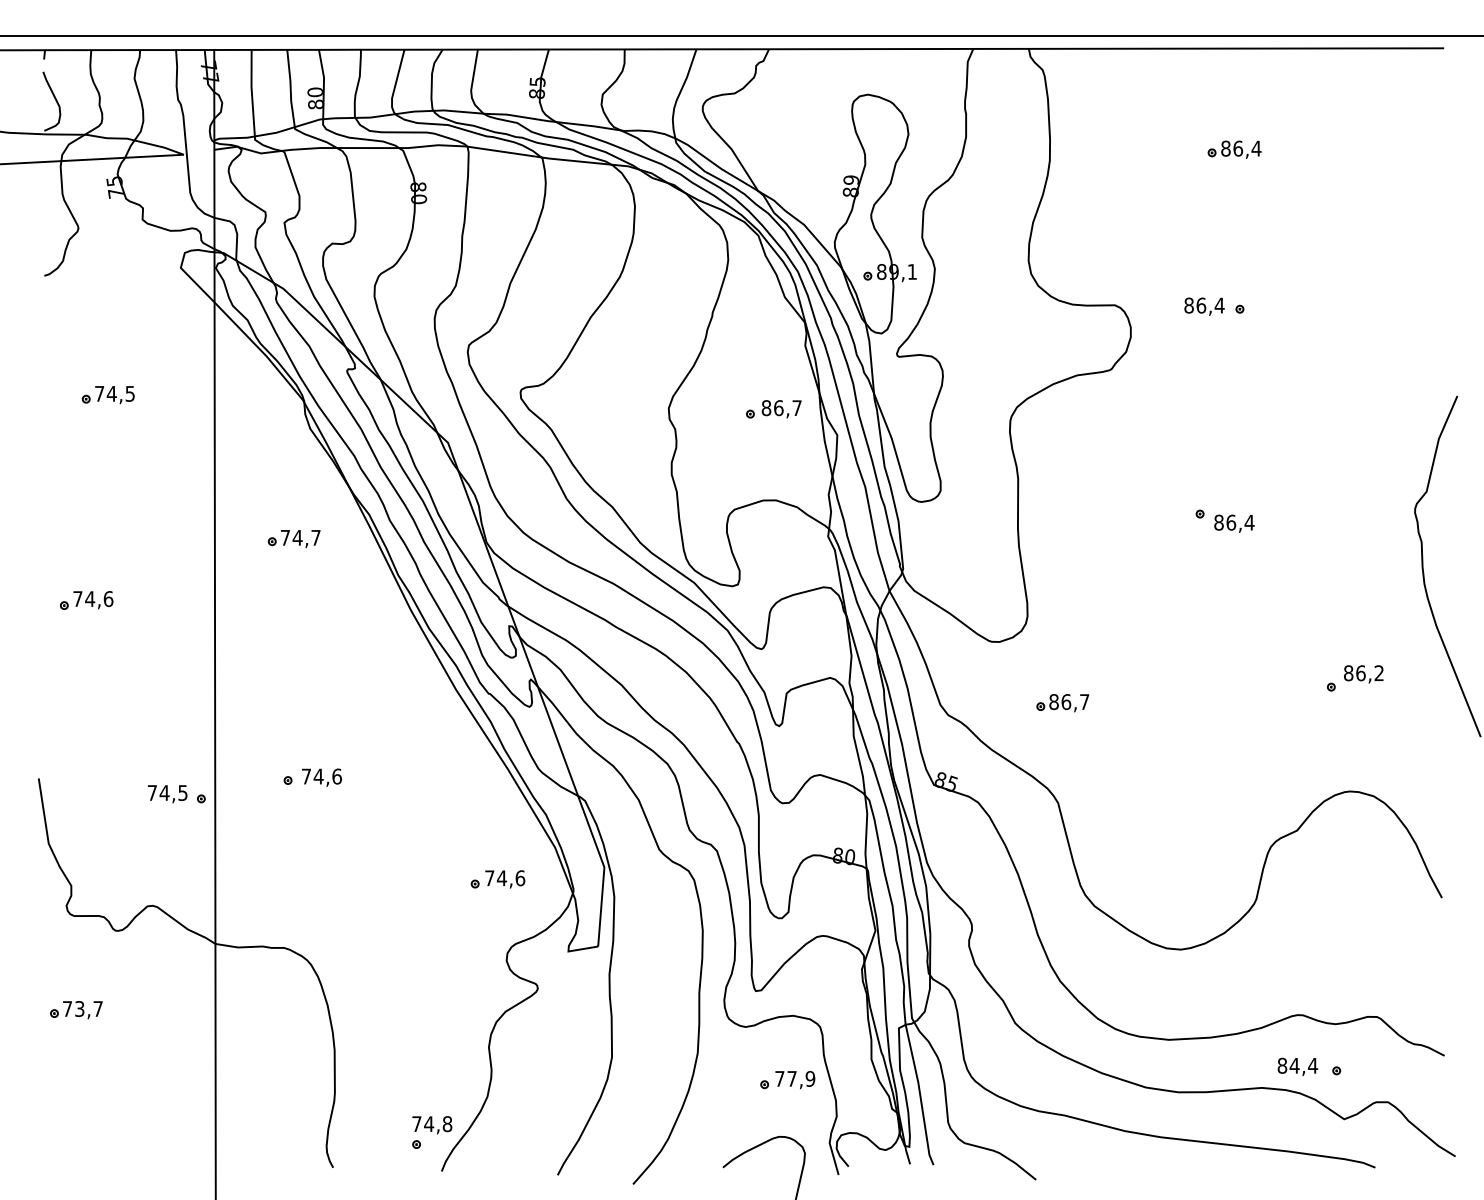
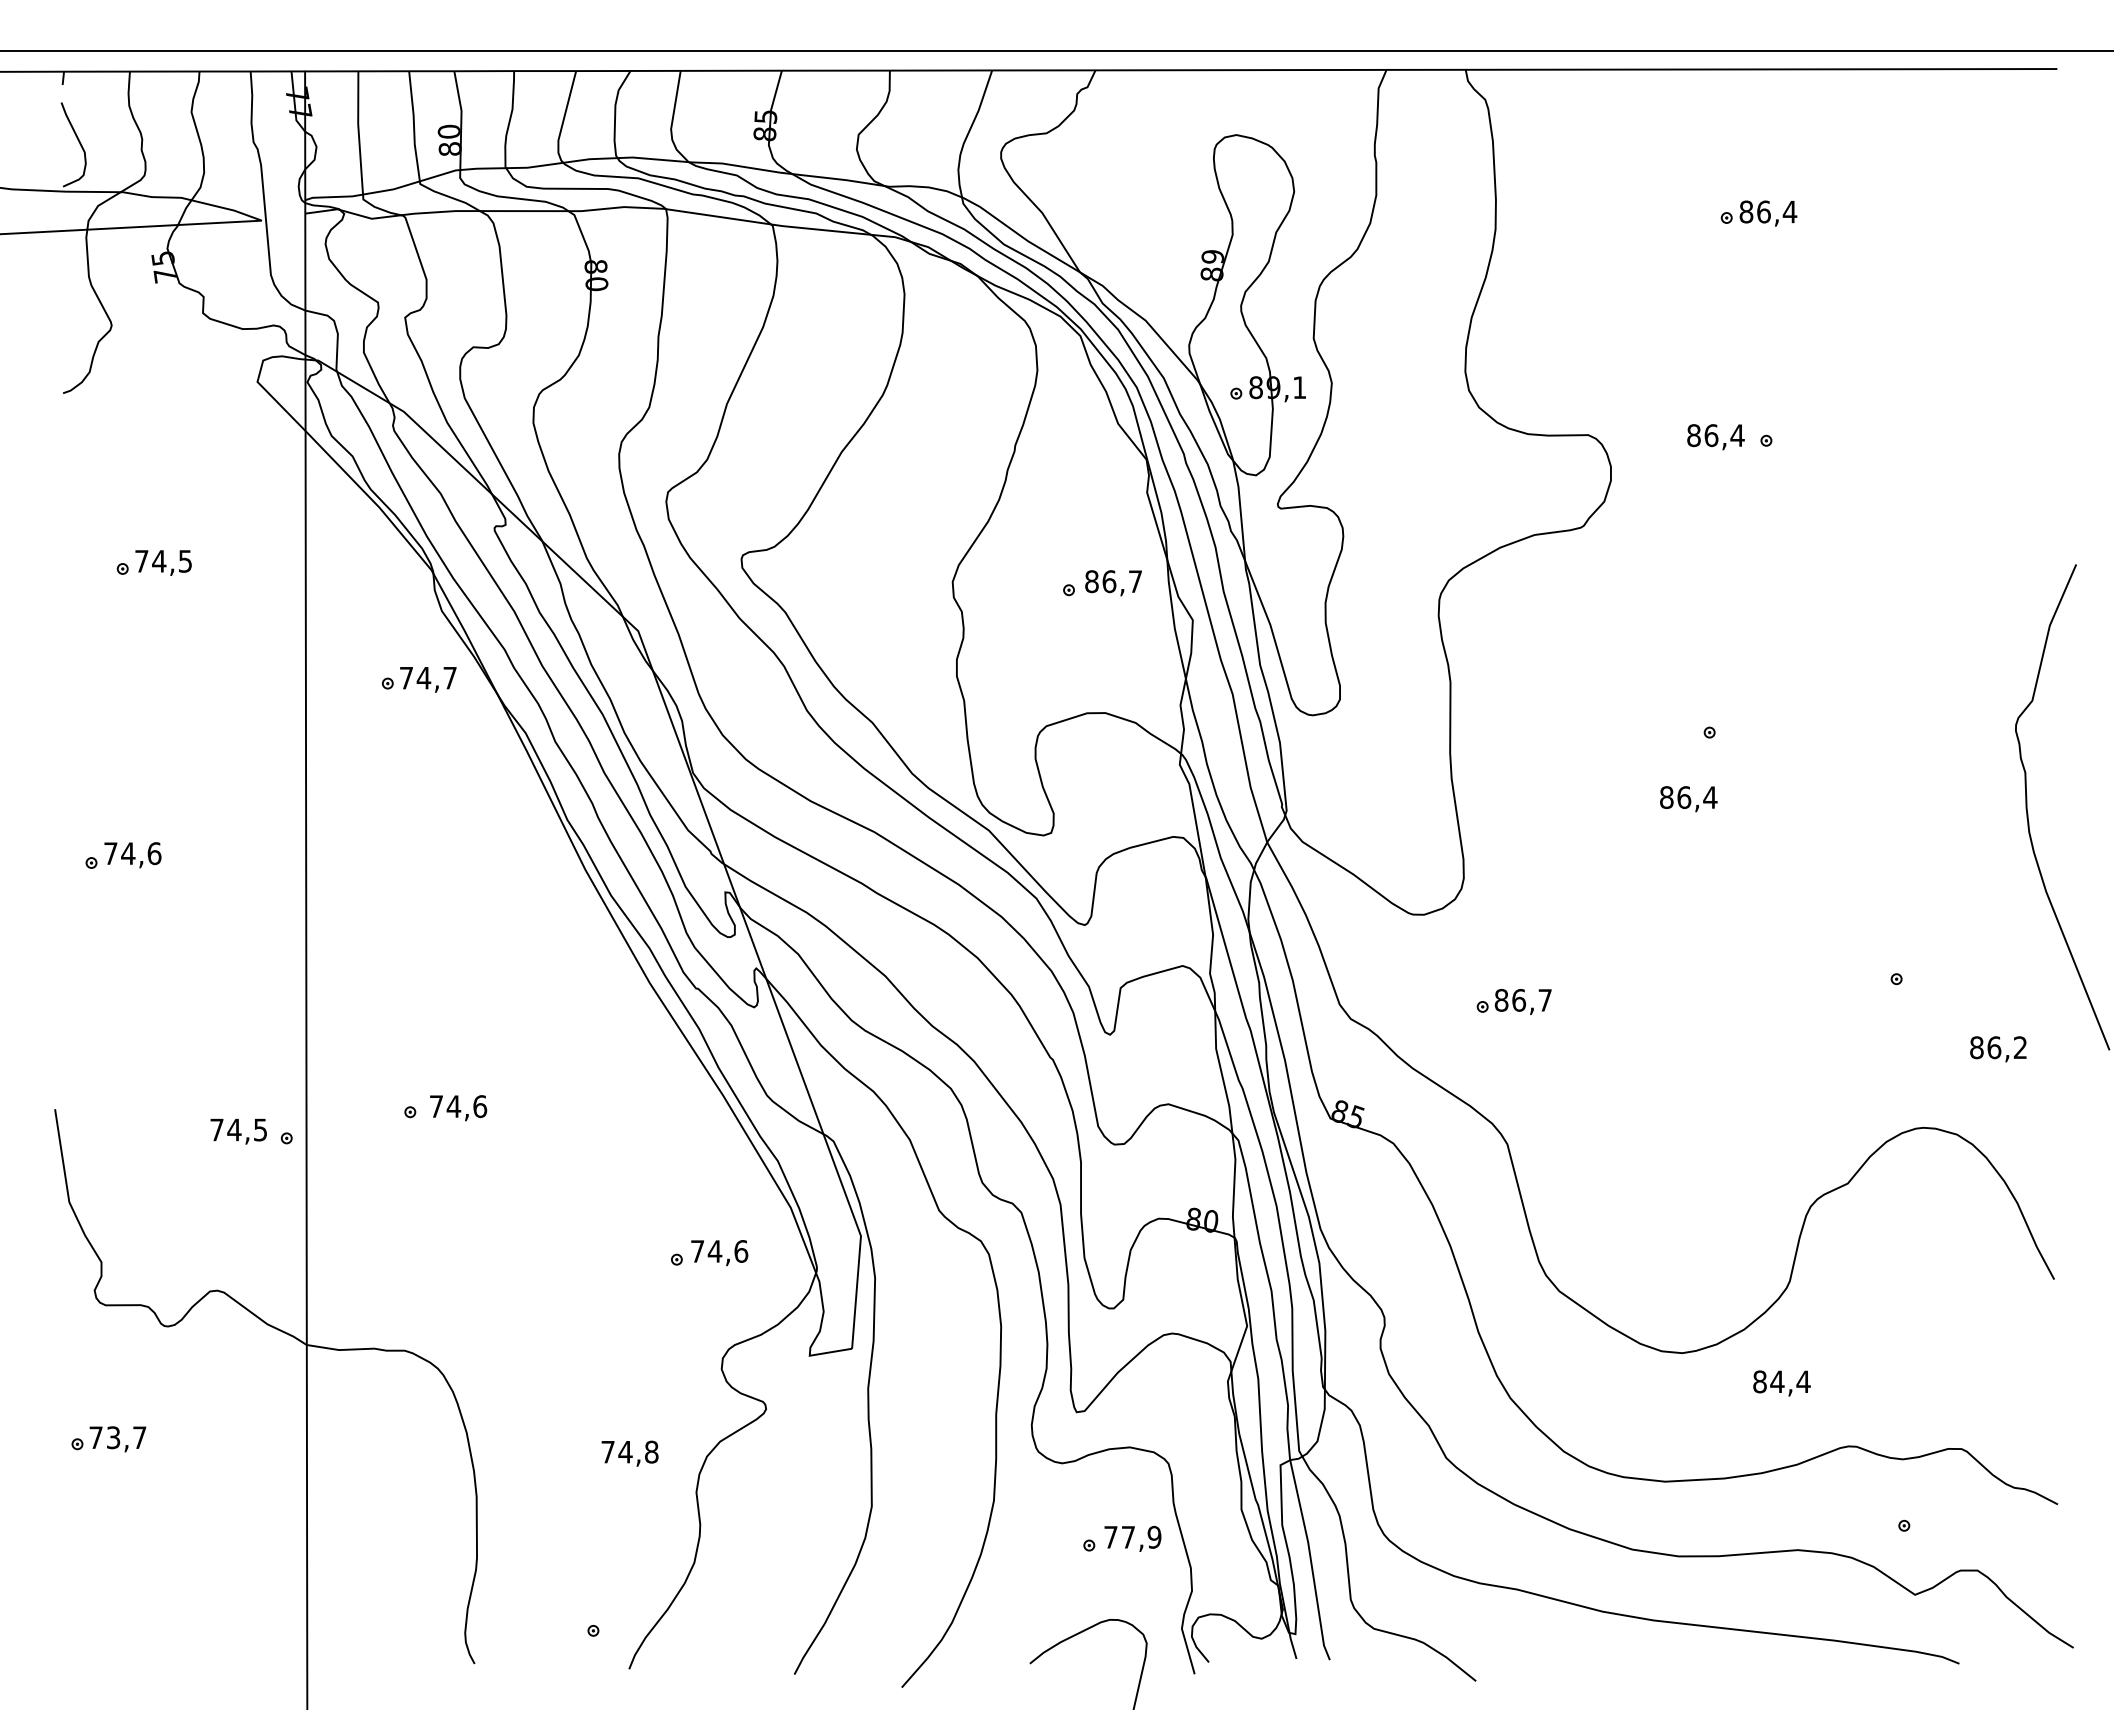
text: (1234, 523) -> (1688, 798), moved
part: (293, 538) -> (418, 679), moved
text: (1363, 674) -> (1998, 1049), moved
text: (1297, 1066) -> (1781, 1382), moved
text: (432, 1125) -> (630, 1454), moved

